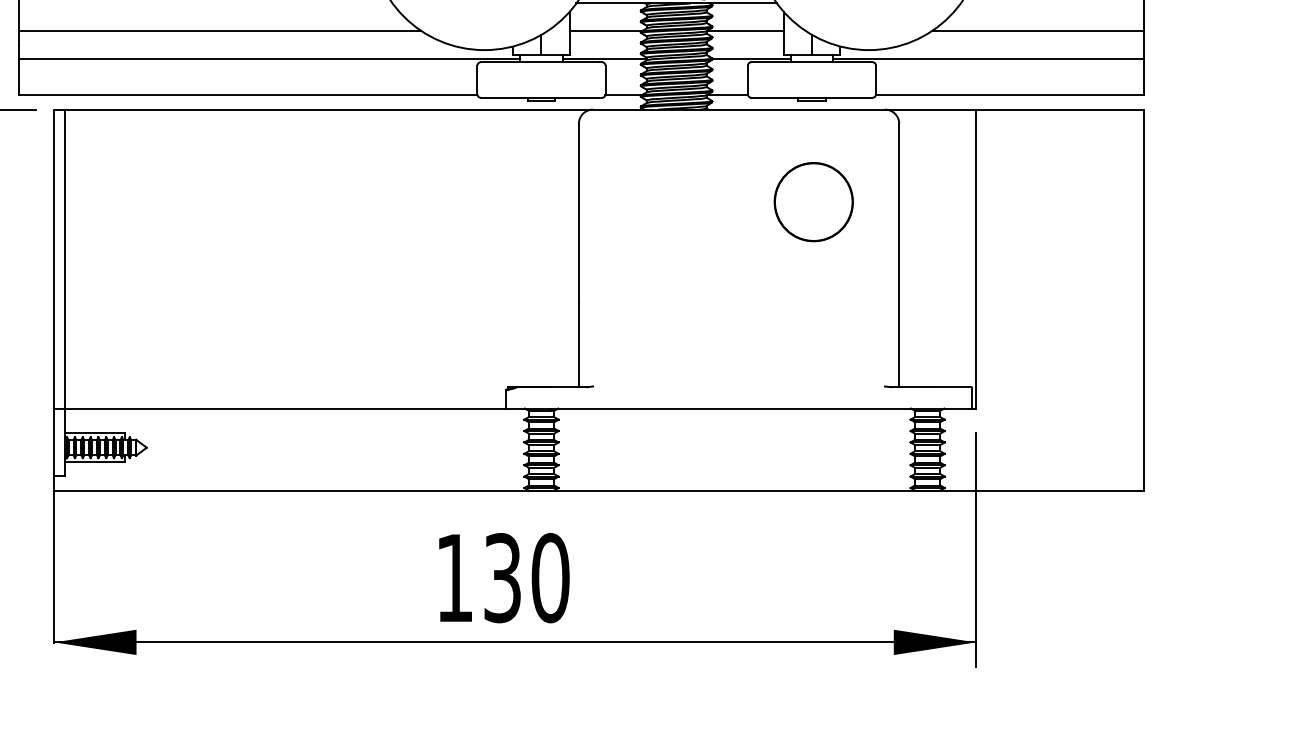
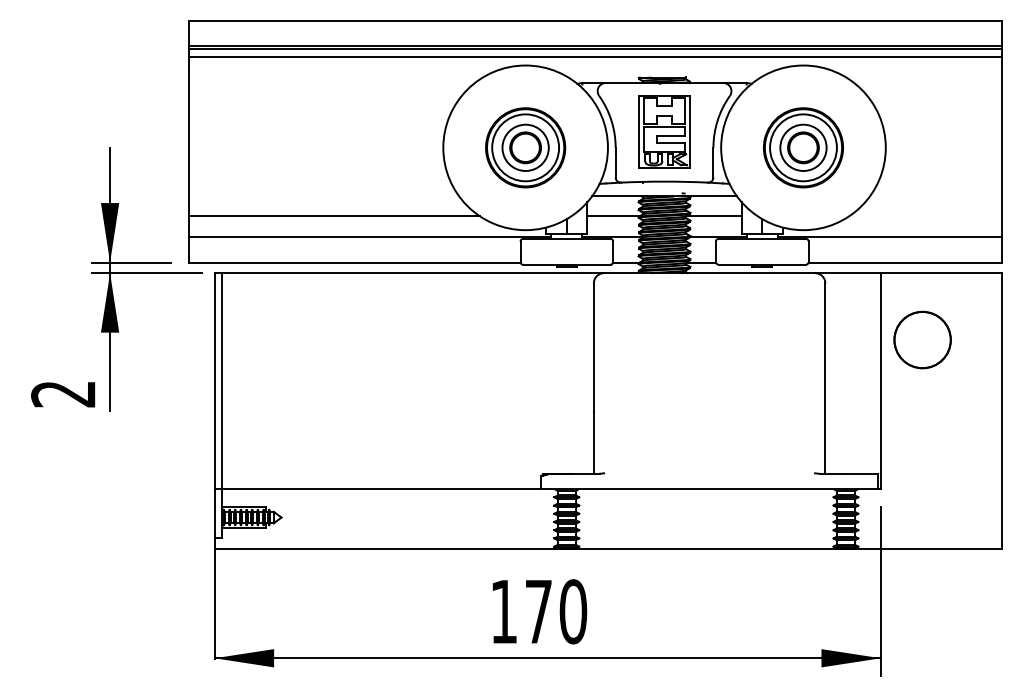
line: (1037, 31) -> (925, 216), removed
part: (813, 201) -> (922, 339), moved
text: (502, 577) -> (538, 611), 130 -> 170

